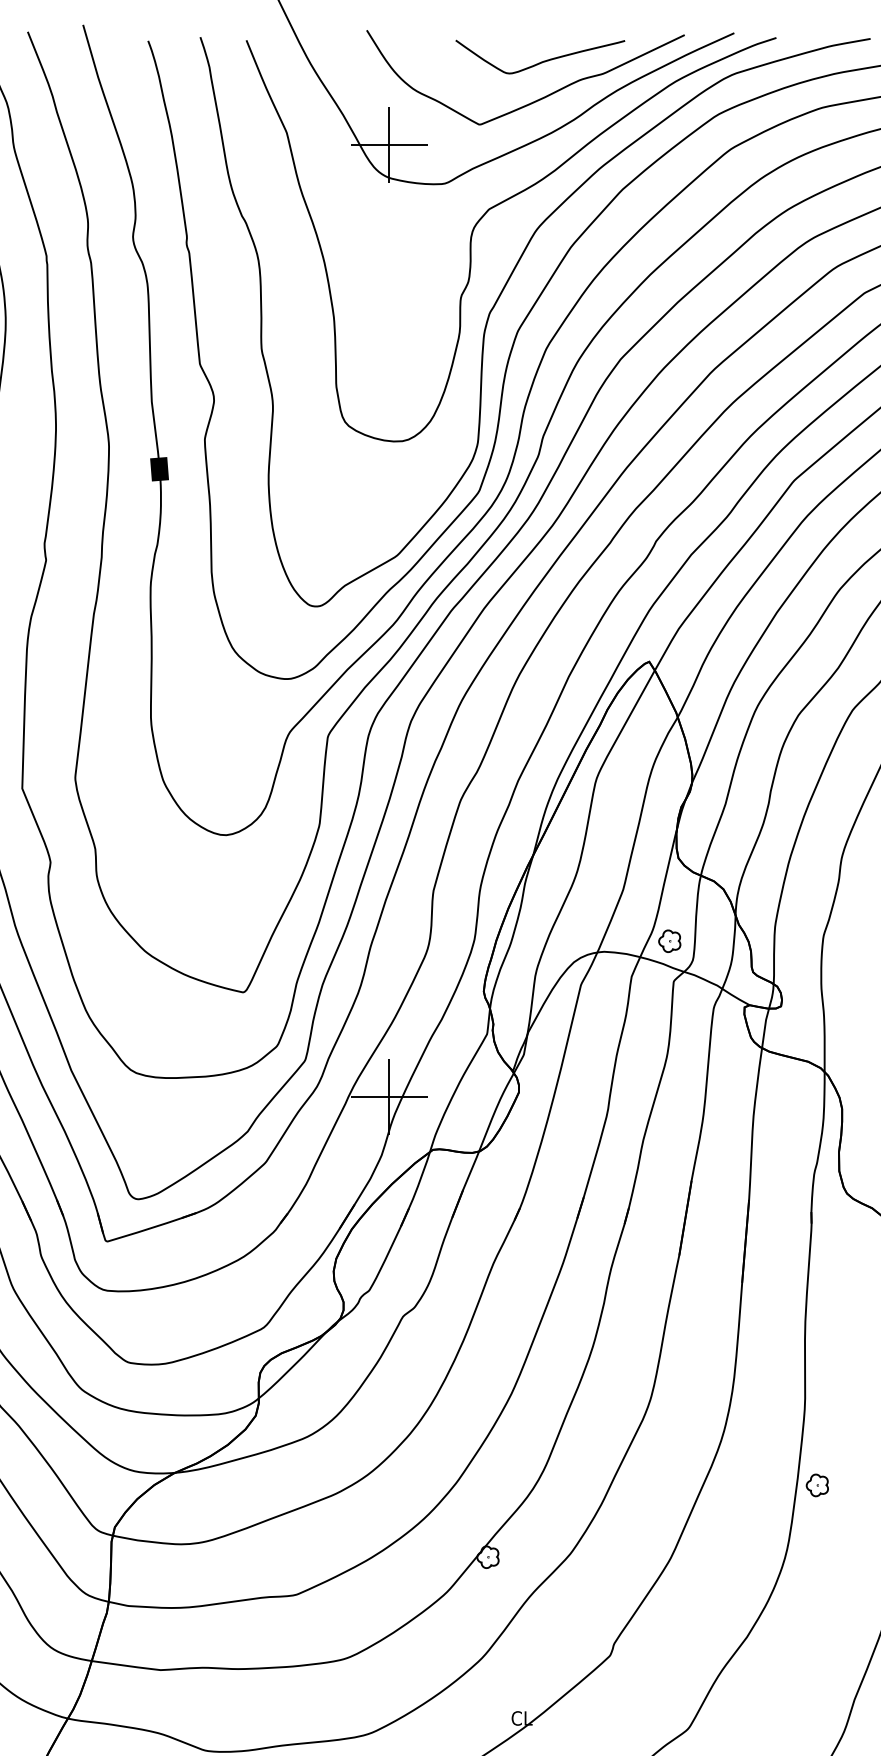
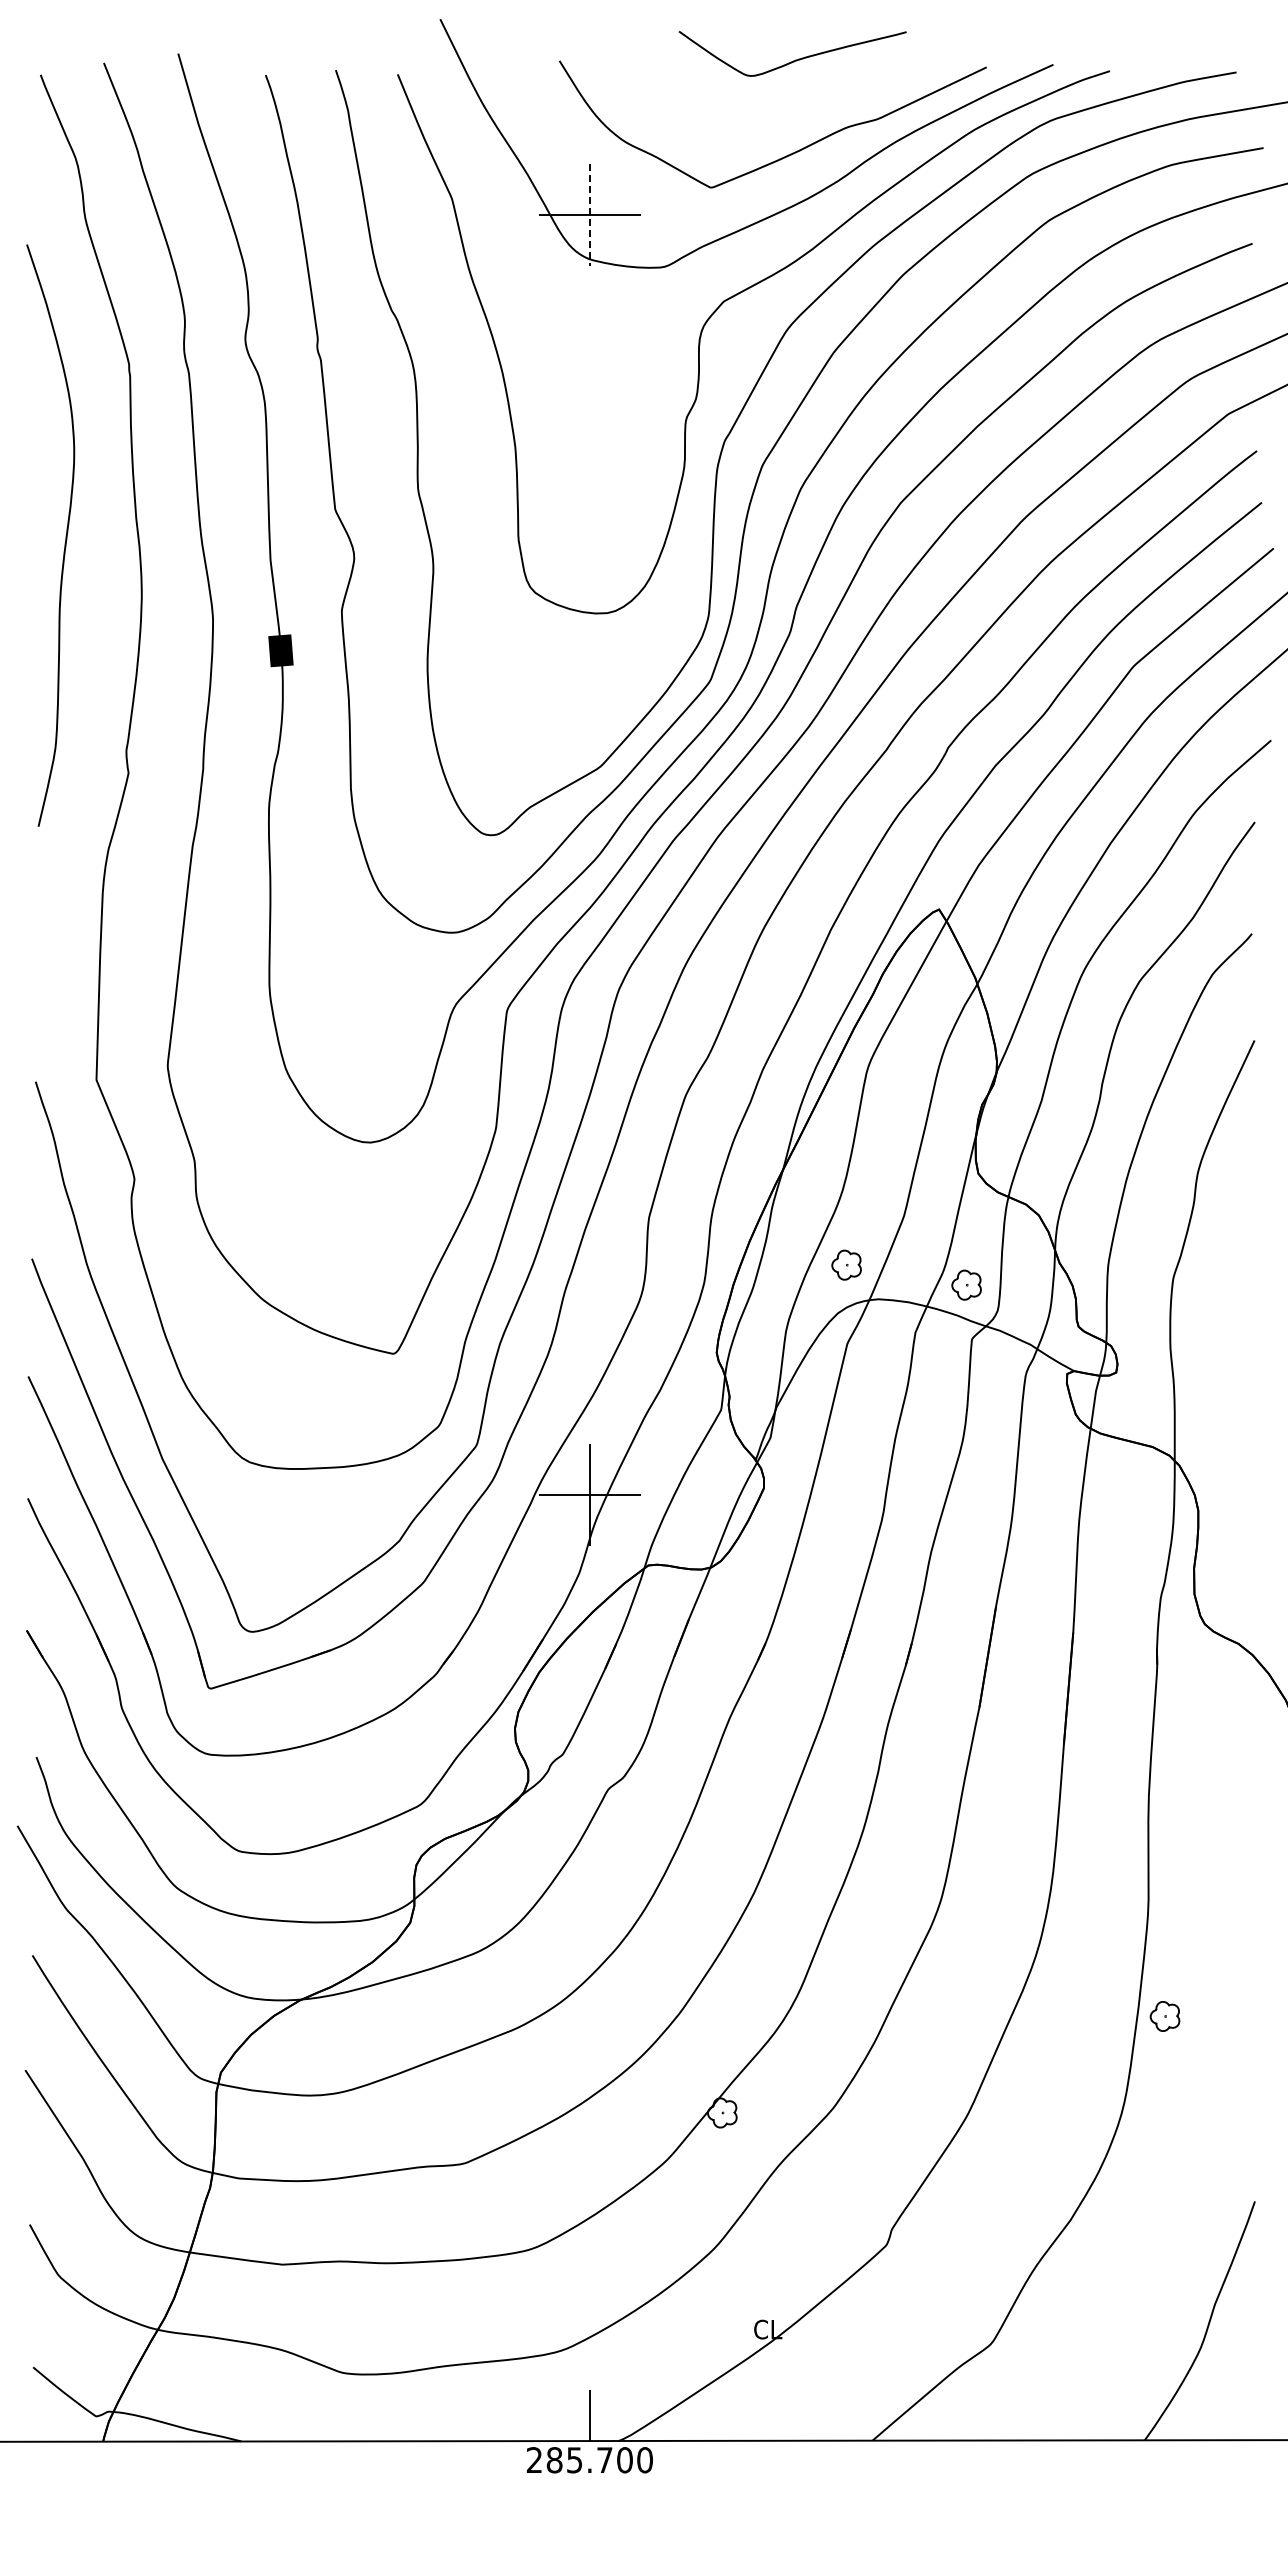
curve: (542, 61) -> (795, 59), moved
line: (389, 145) -> (589, 215), solid -> dashed
part: (580, 925) -> (846, 1264), added

